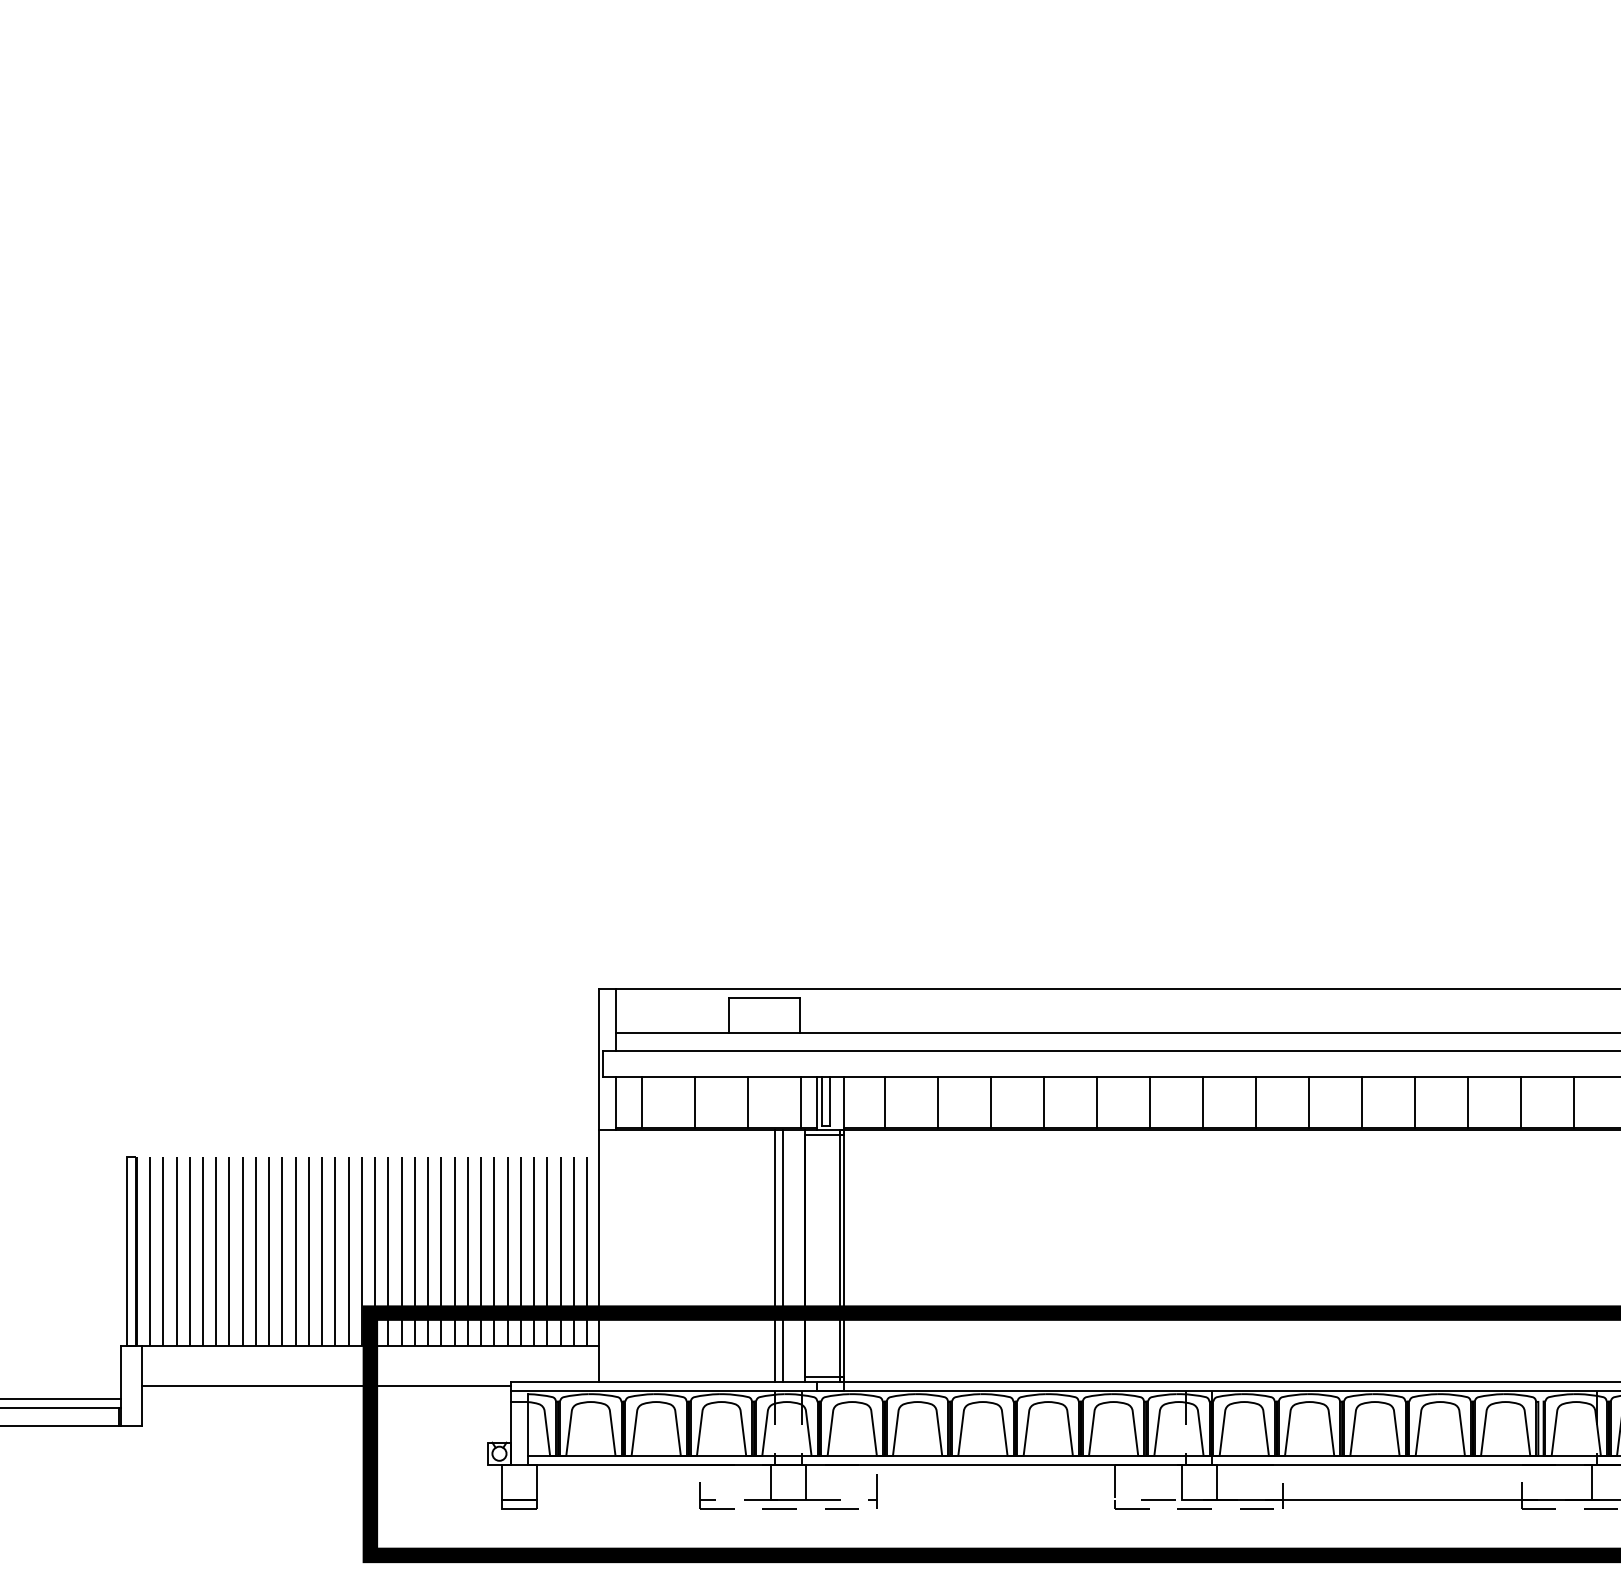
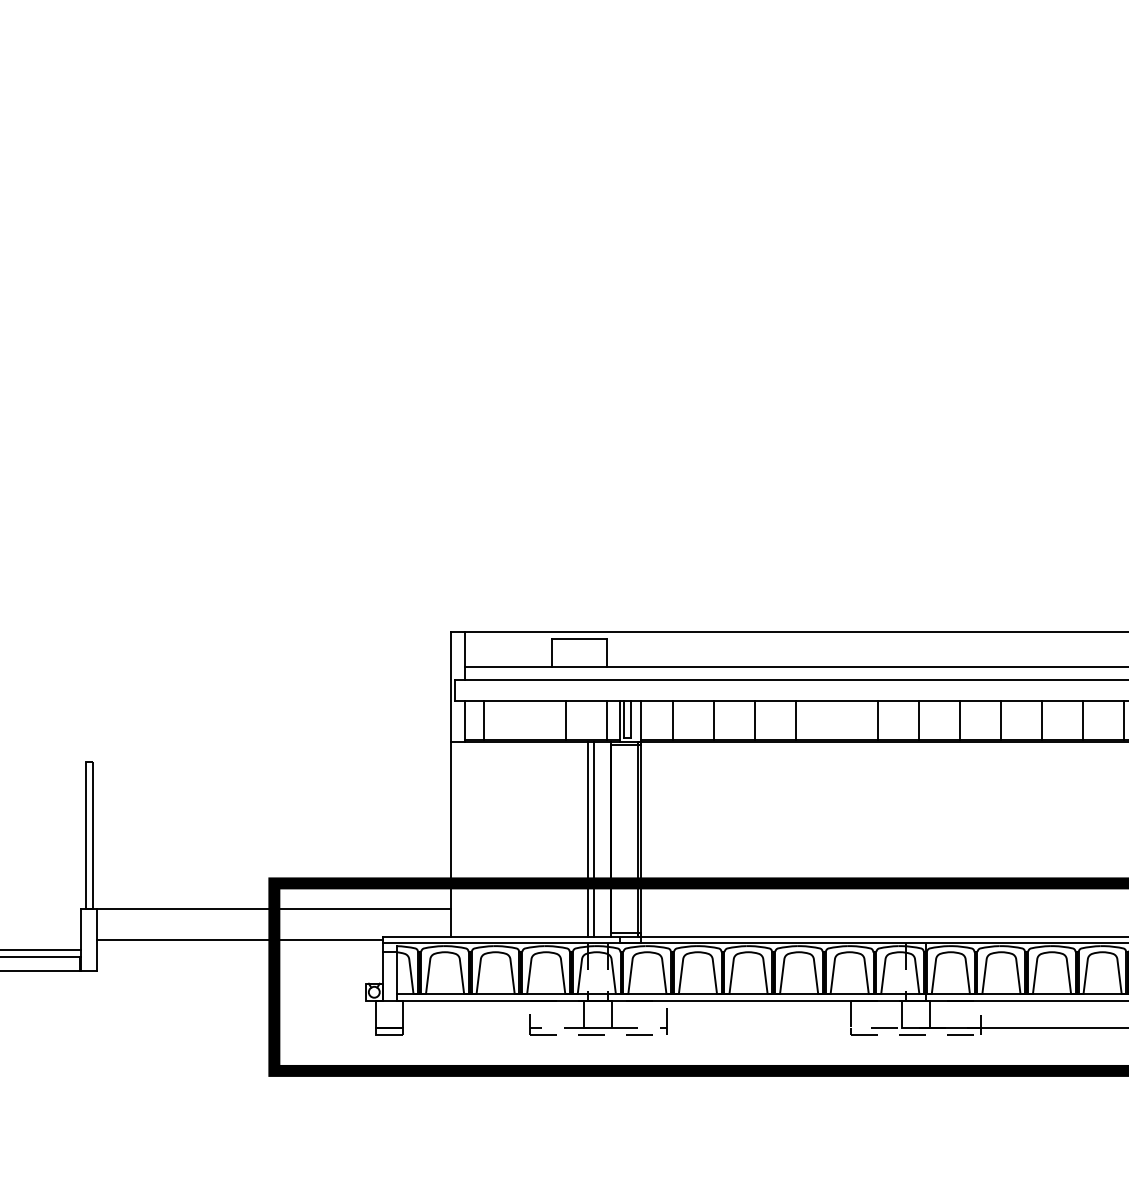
line: (694, 1102) -> (525, 720), removed
line: (1096, 1102) -> (836, 720), removed
hatch: (361, 1251) -> (267, 835), removed

